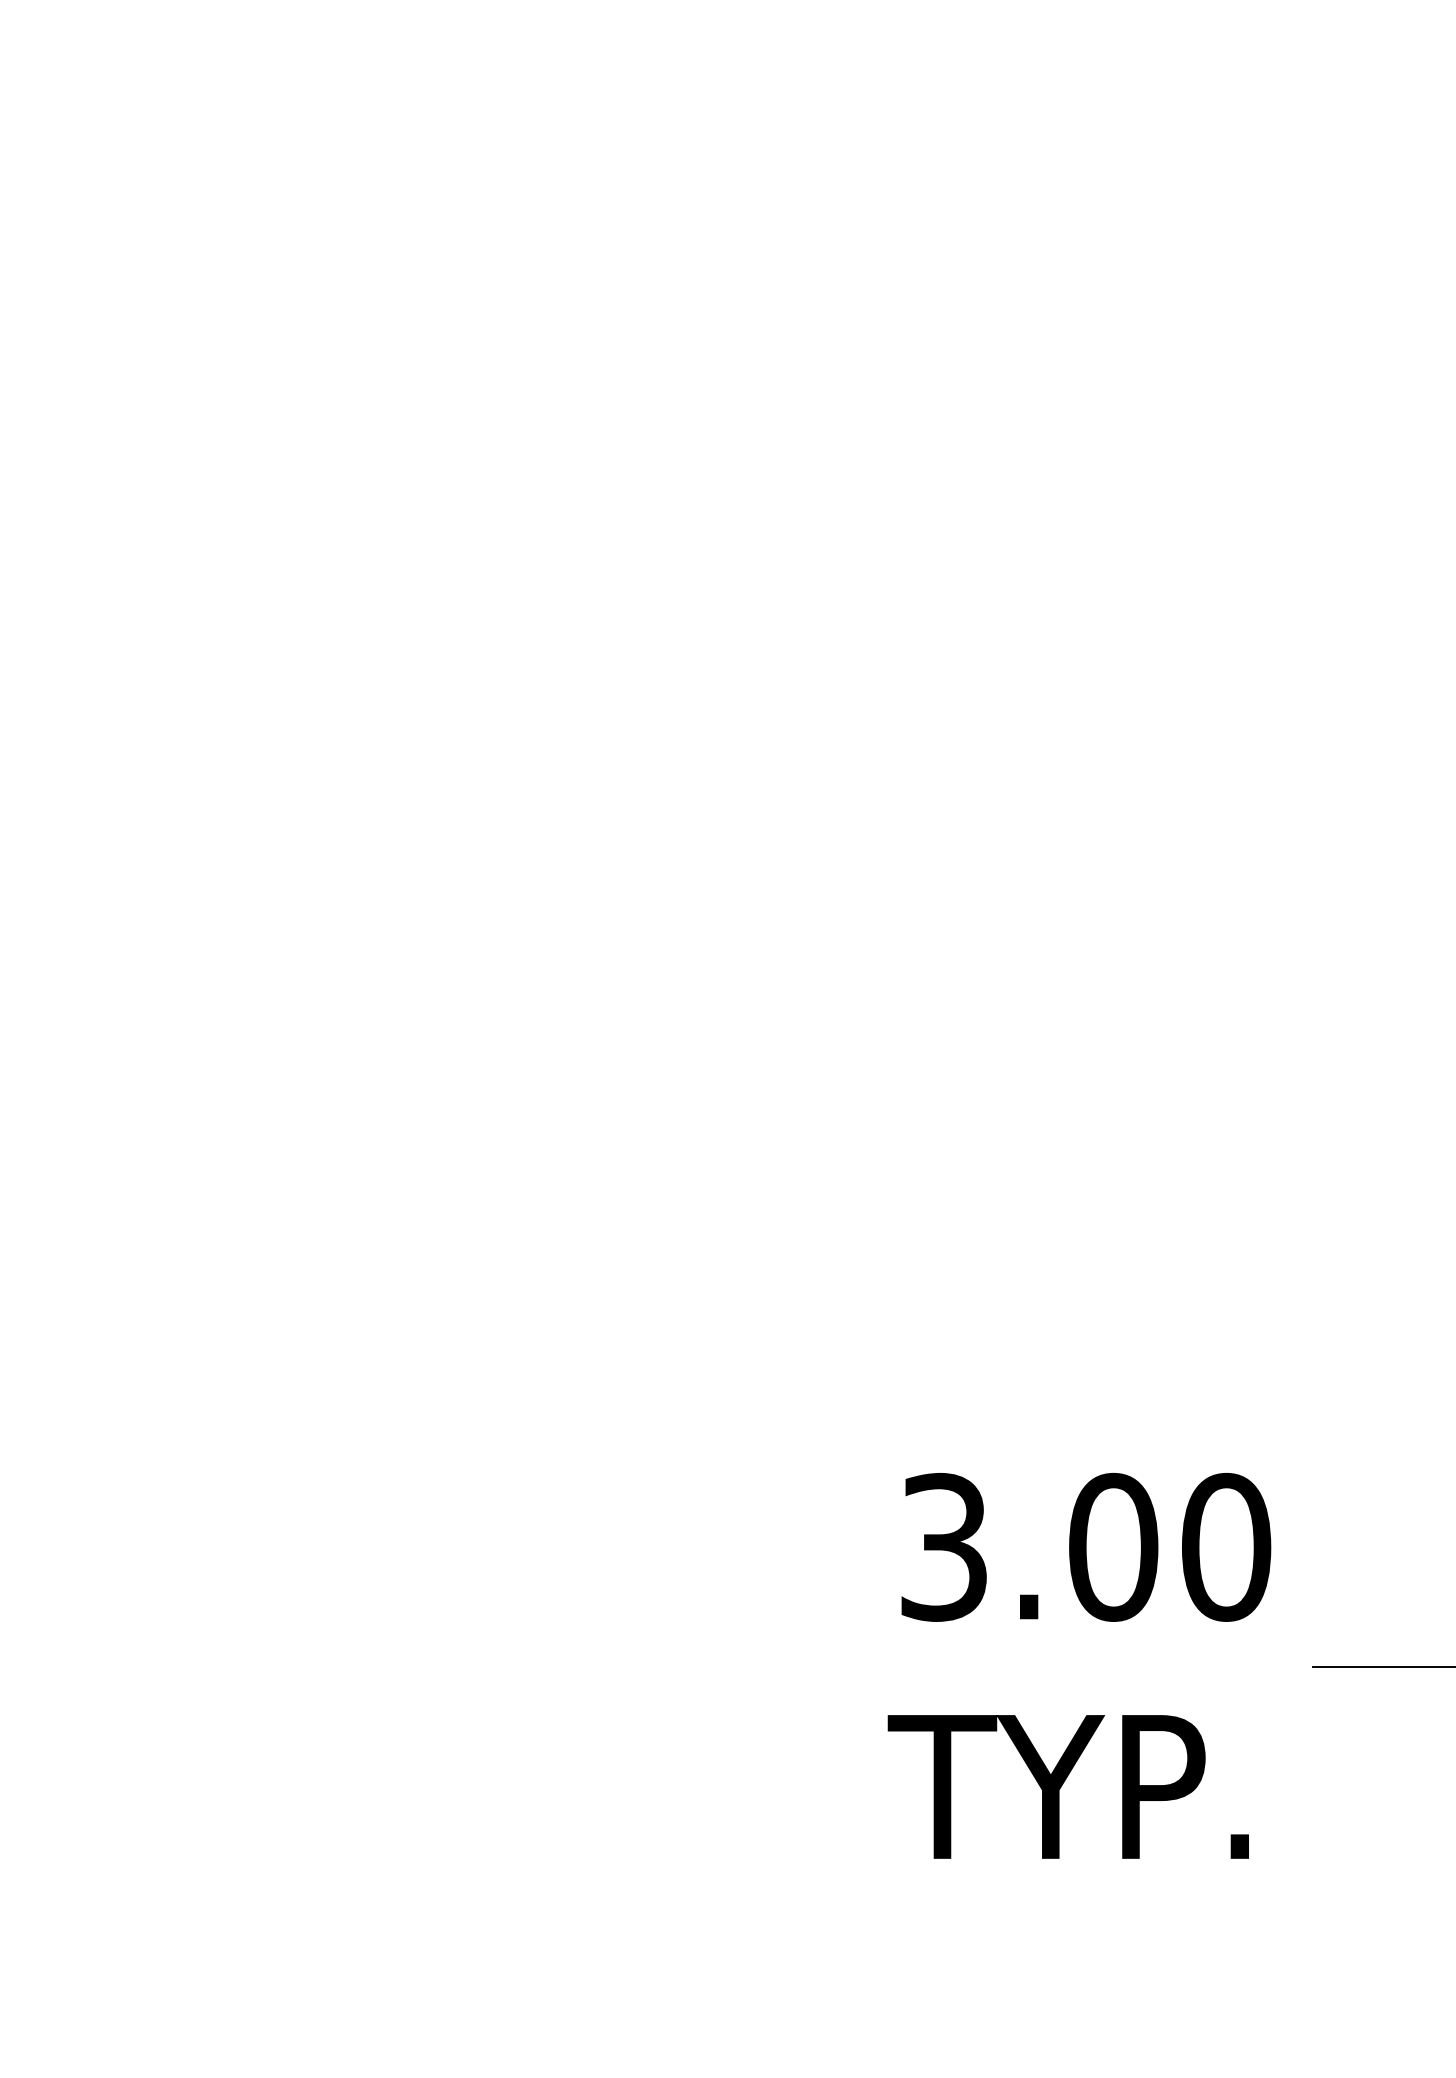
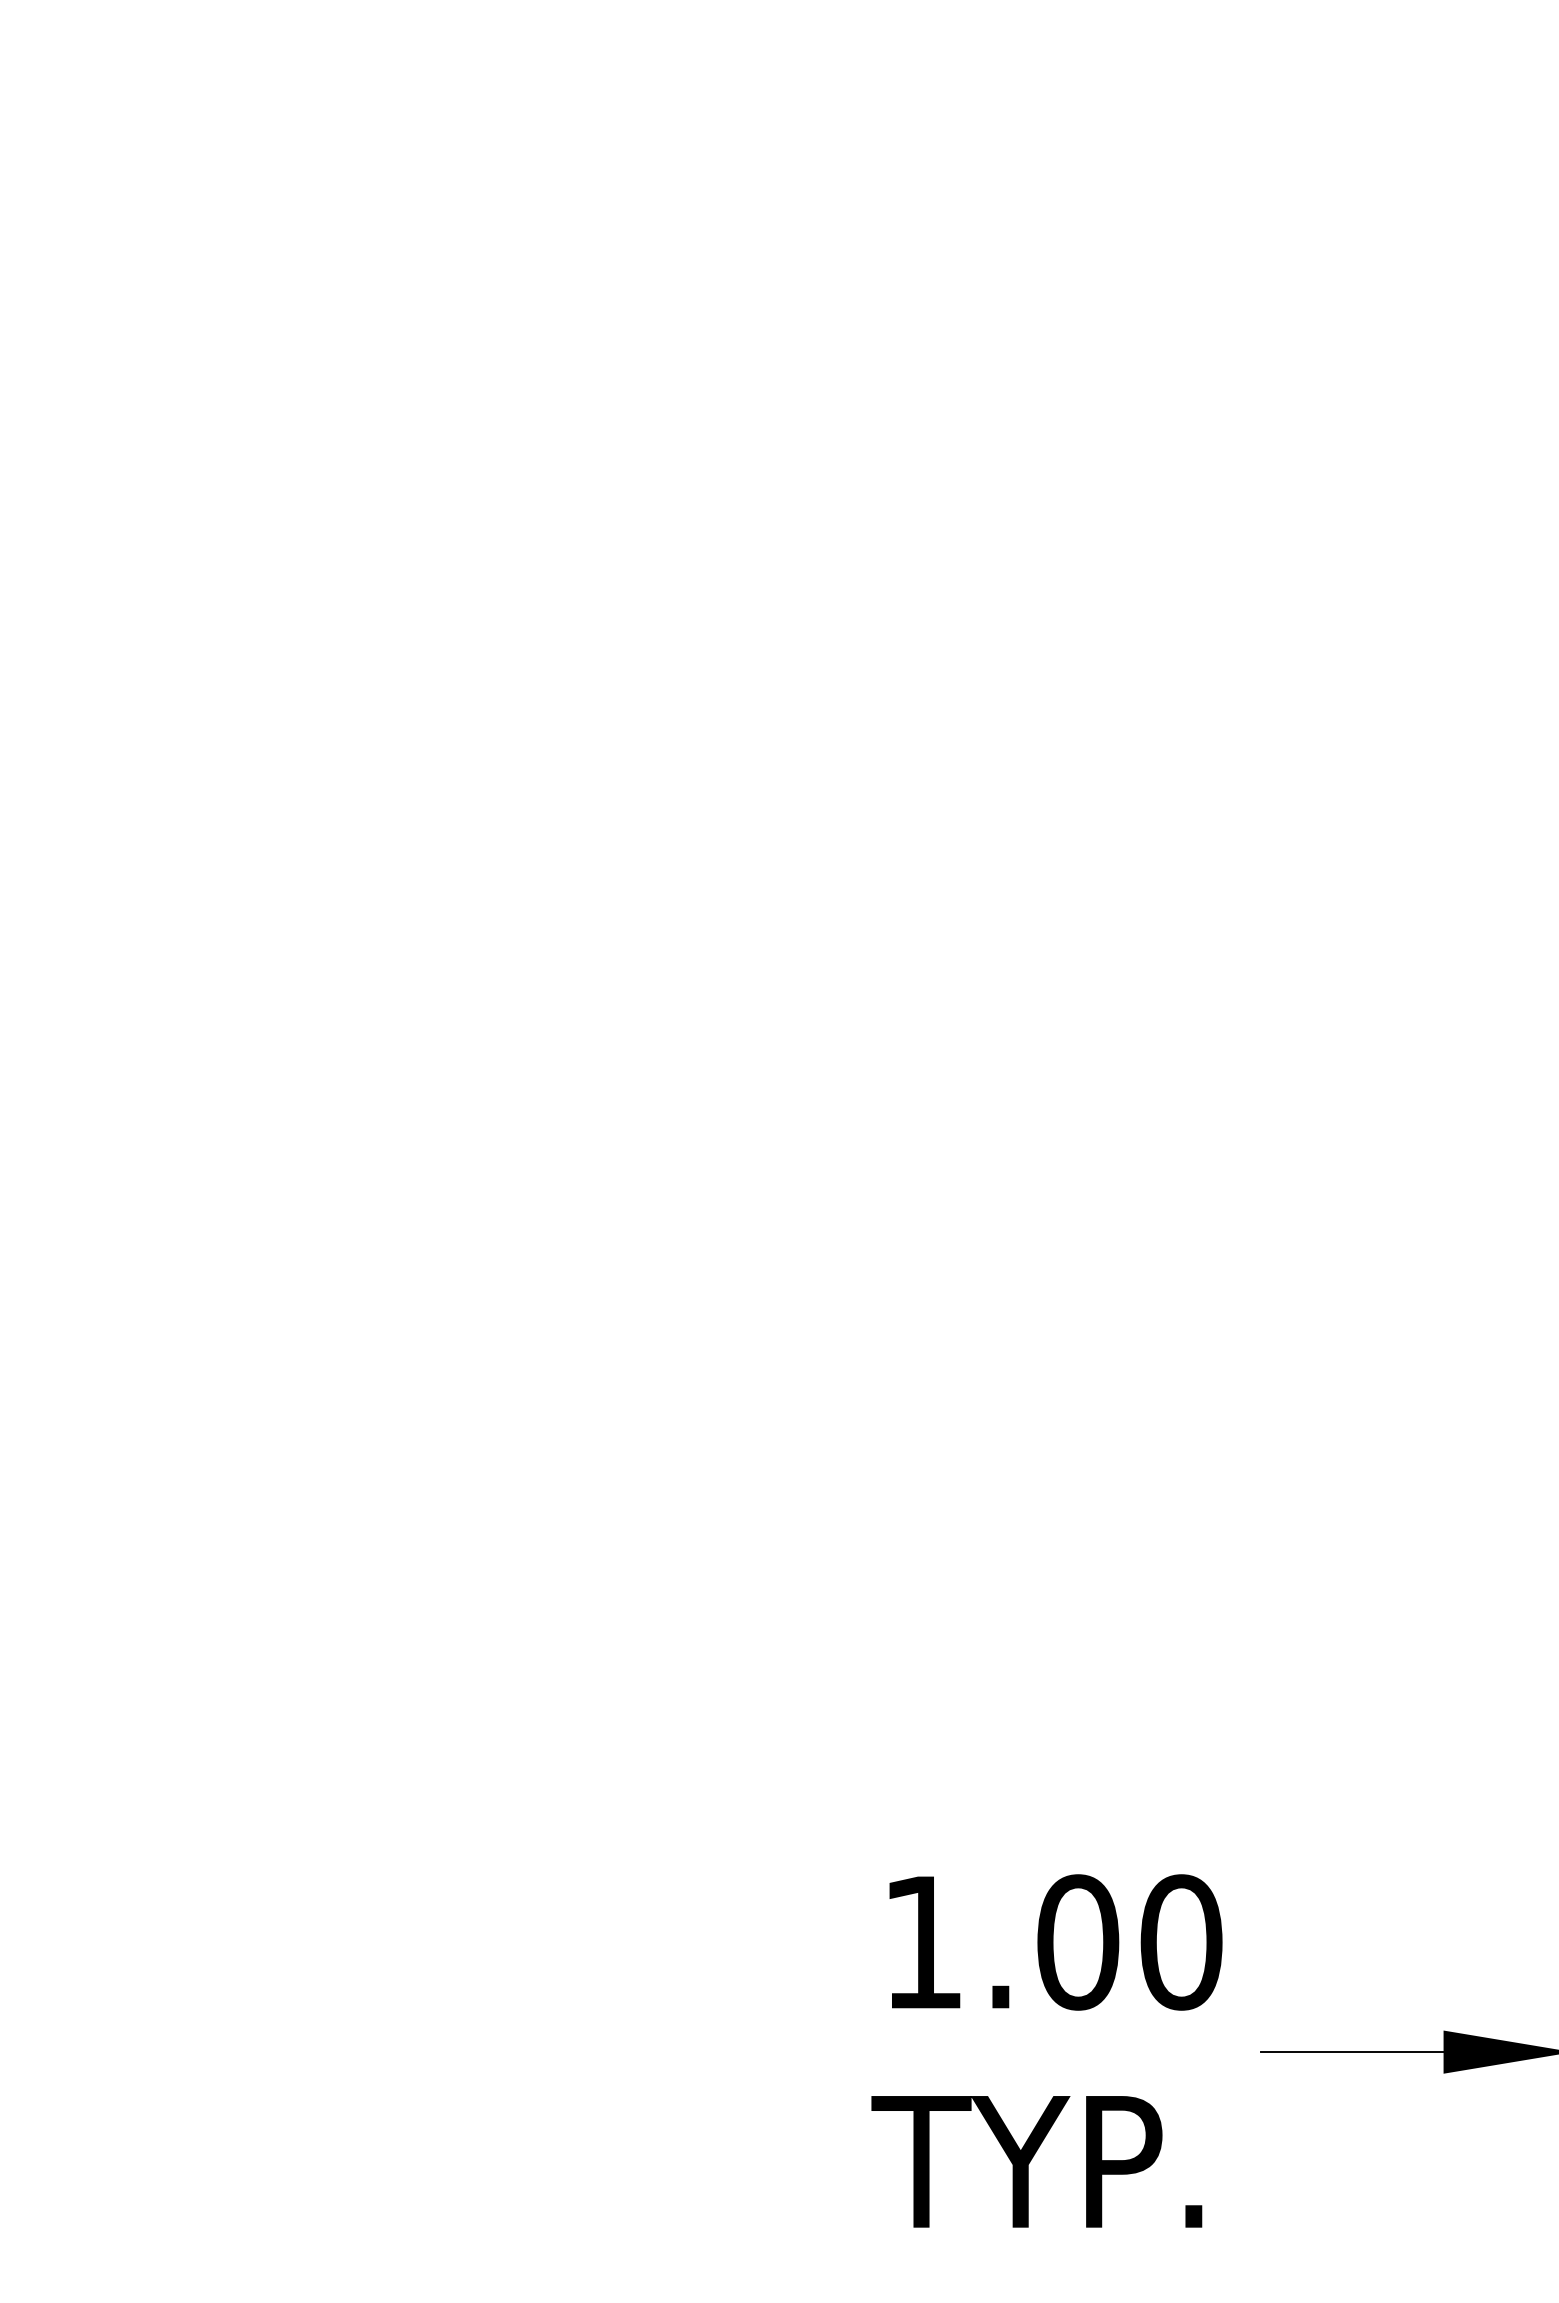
text: (944, 1547) -> (923, 1942), 3.00 -> 1.00

